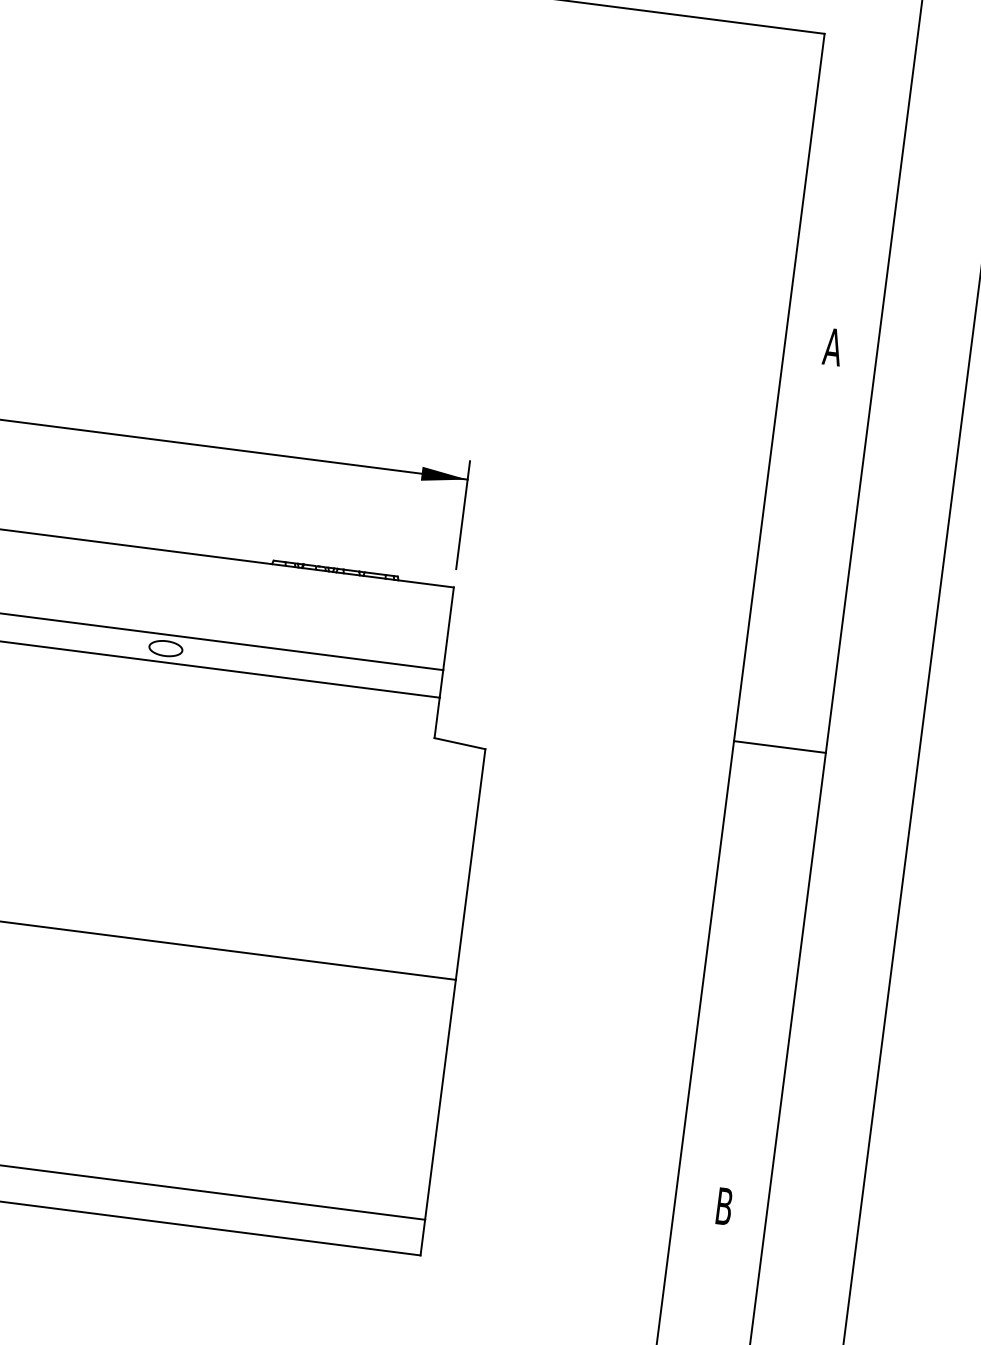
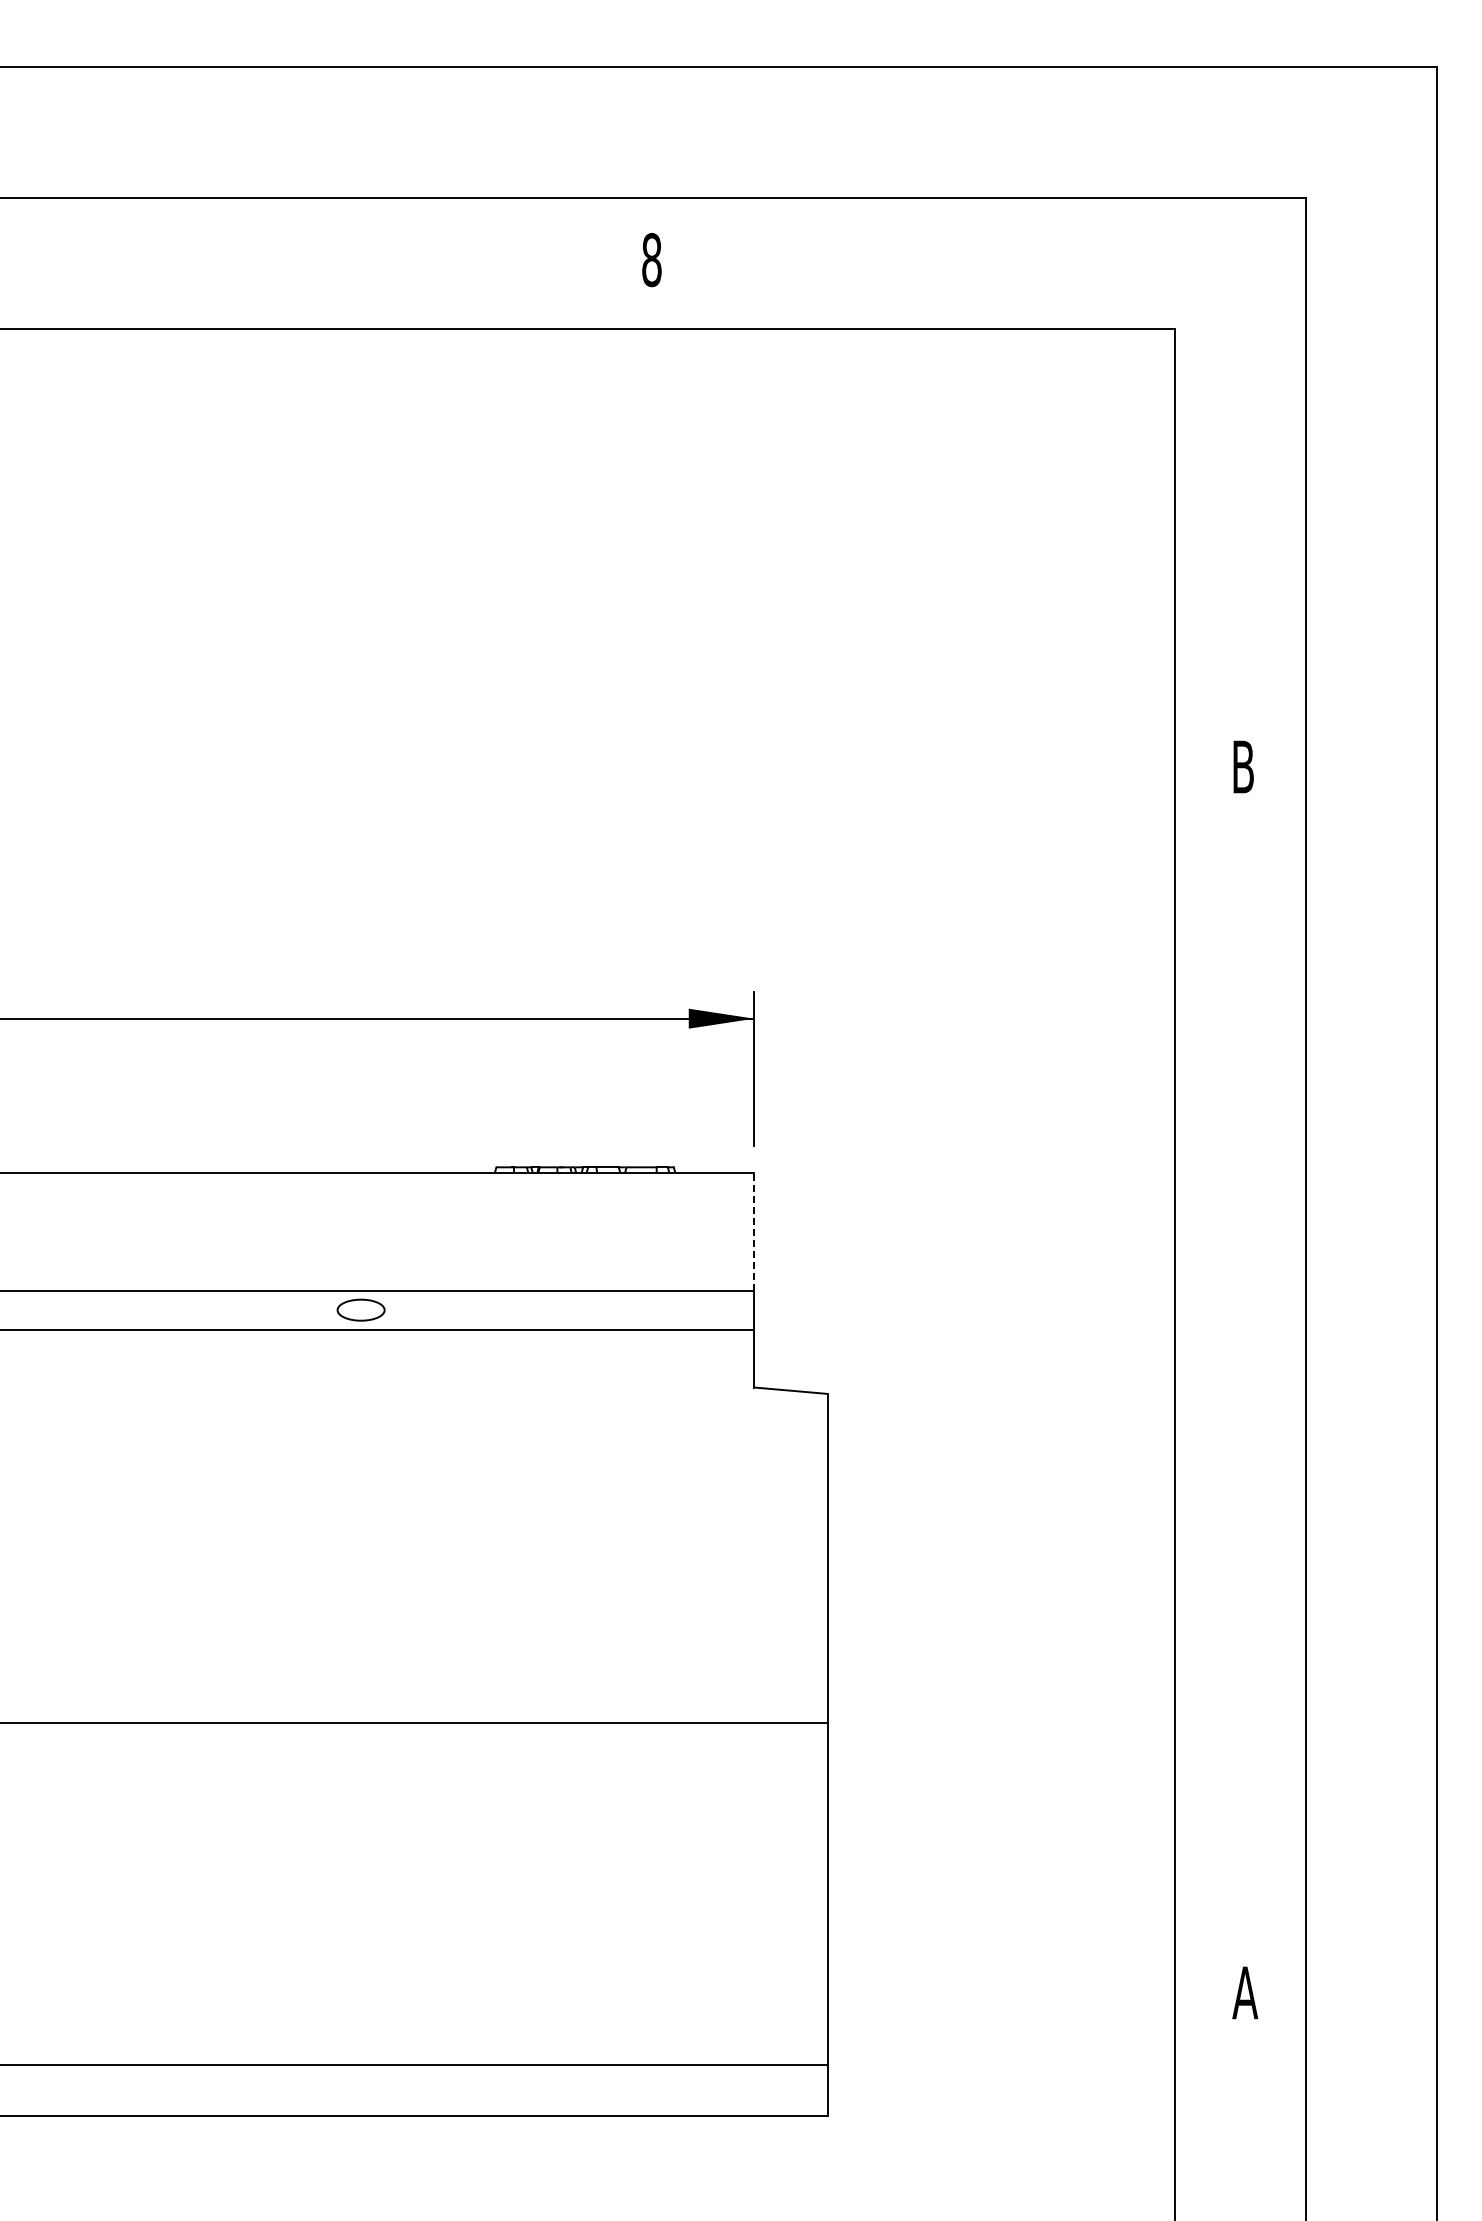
text: (833, 346) -> (1243, 766), A -> B
line: (448, 628) -> (754, 1231), solid -> dashed
line: (779, 746) -> (1240, 1337), removed
text: (724, 1206) -> (1245, 1992), B -> A

